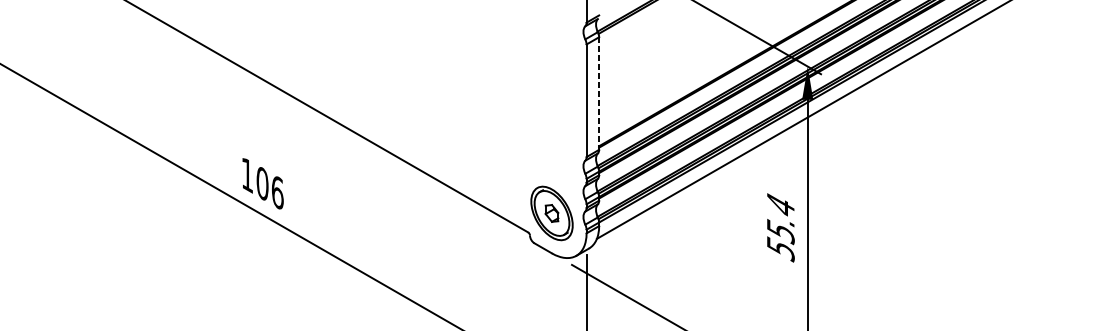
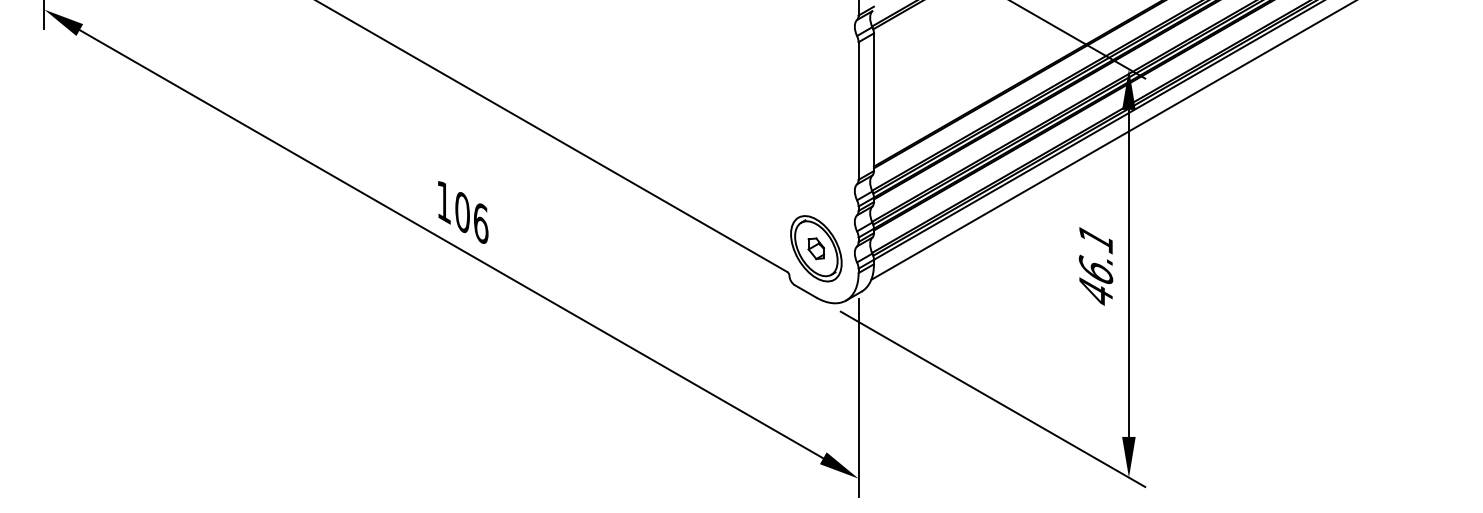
line: (598, 93) -> (873, 102), dashed -> solid
text: (780, 227) -> (1095, 266), 55.4 -> 46.1

